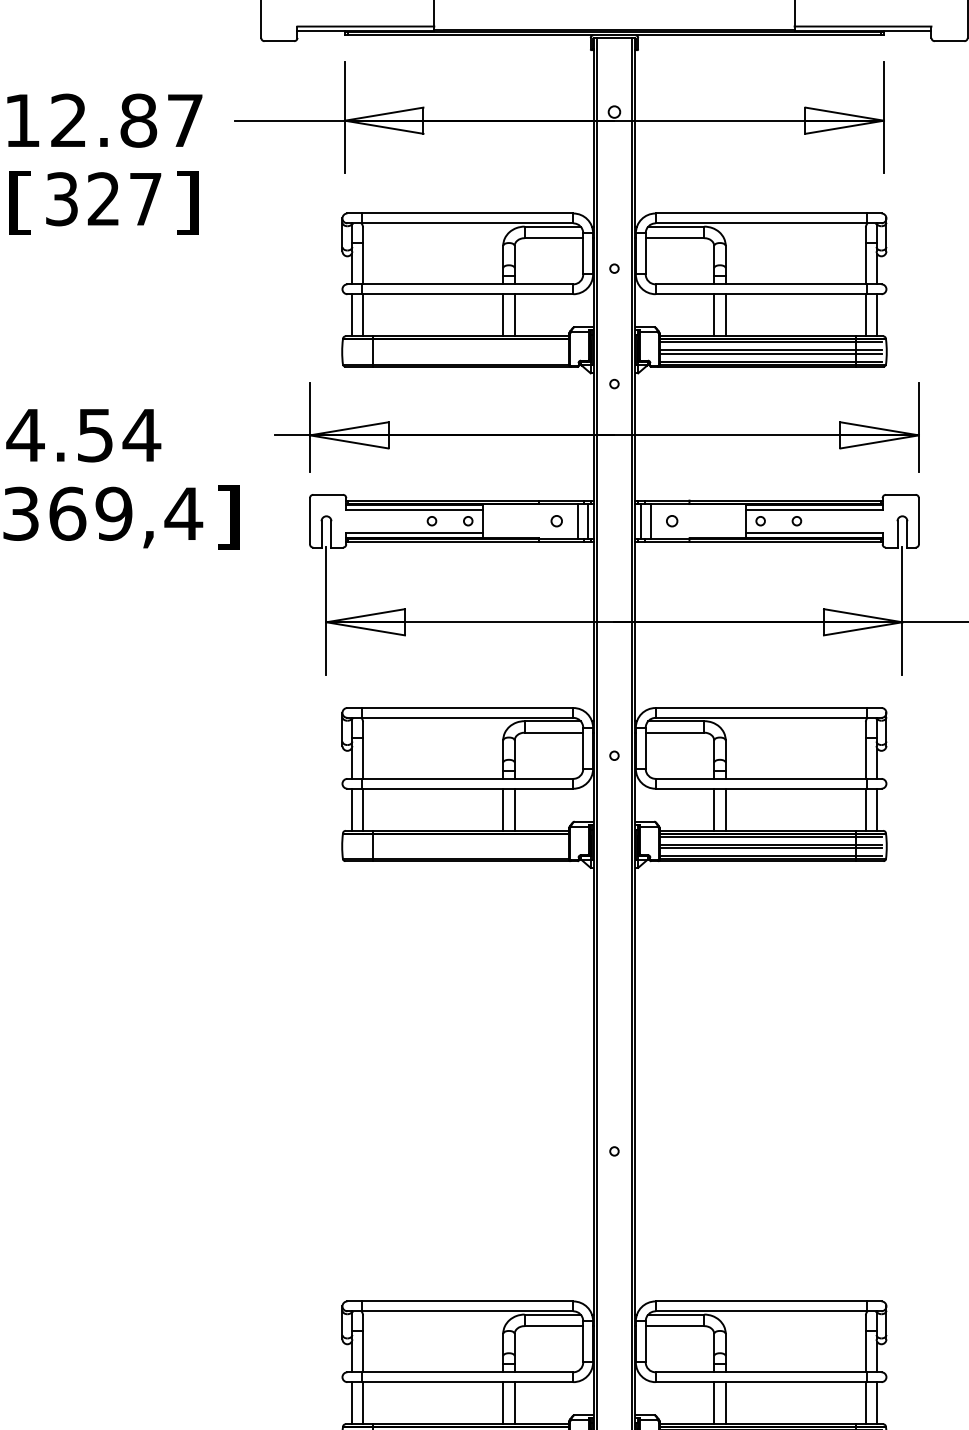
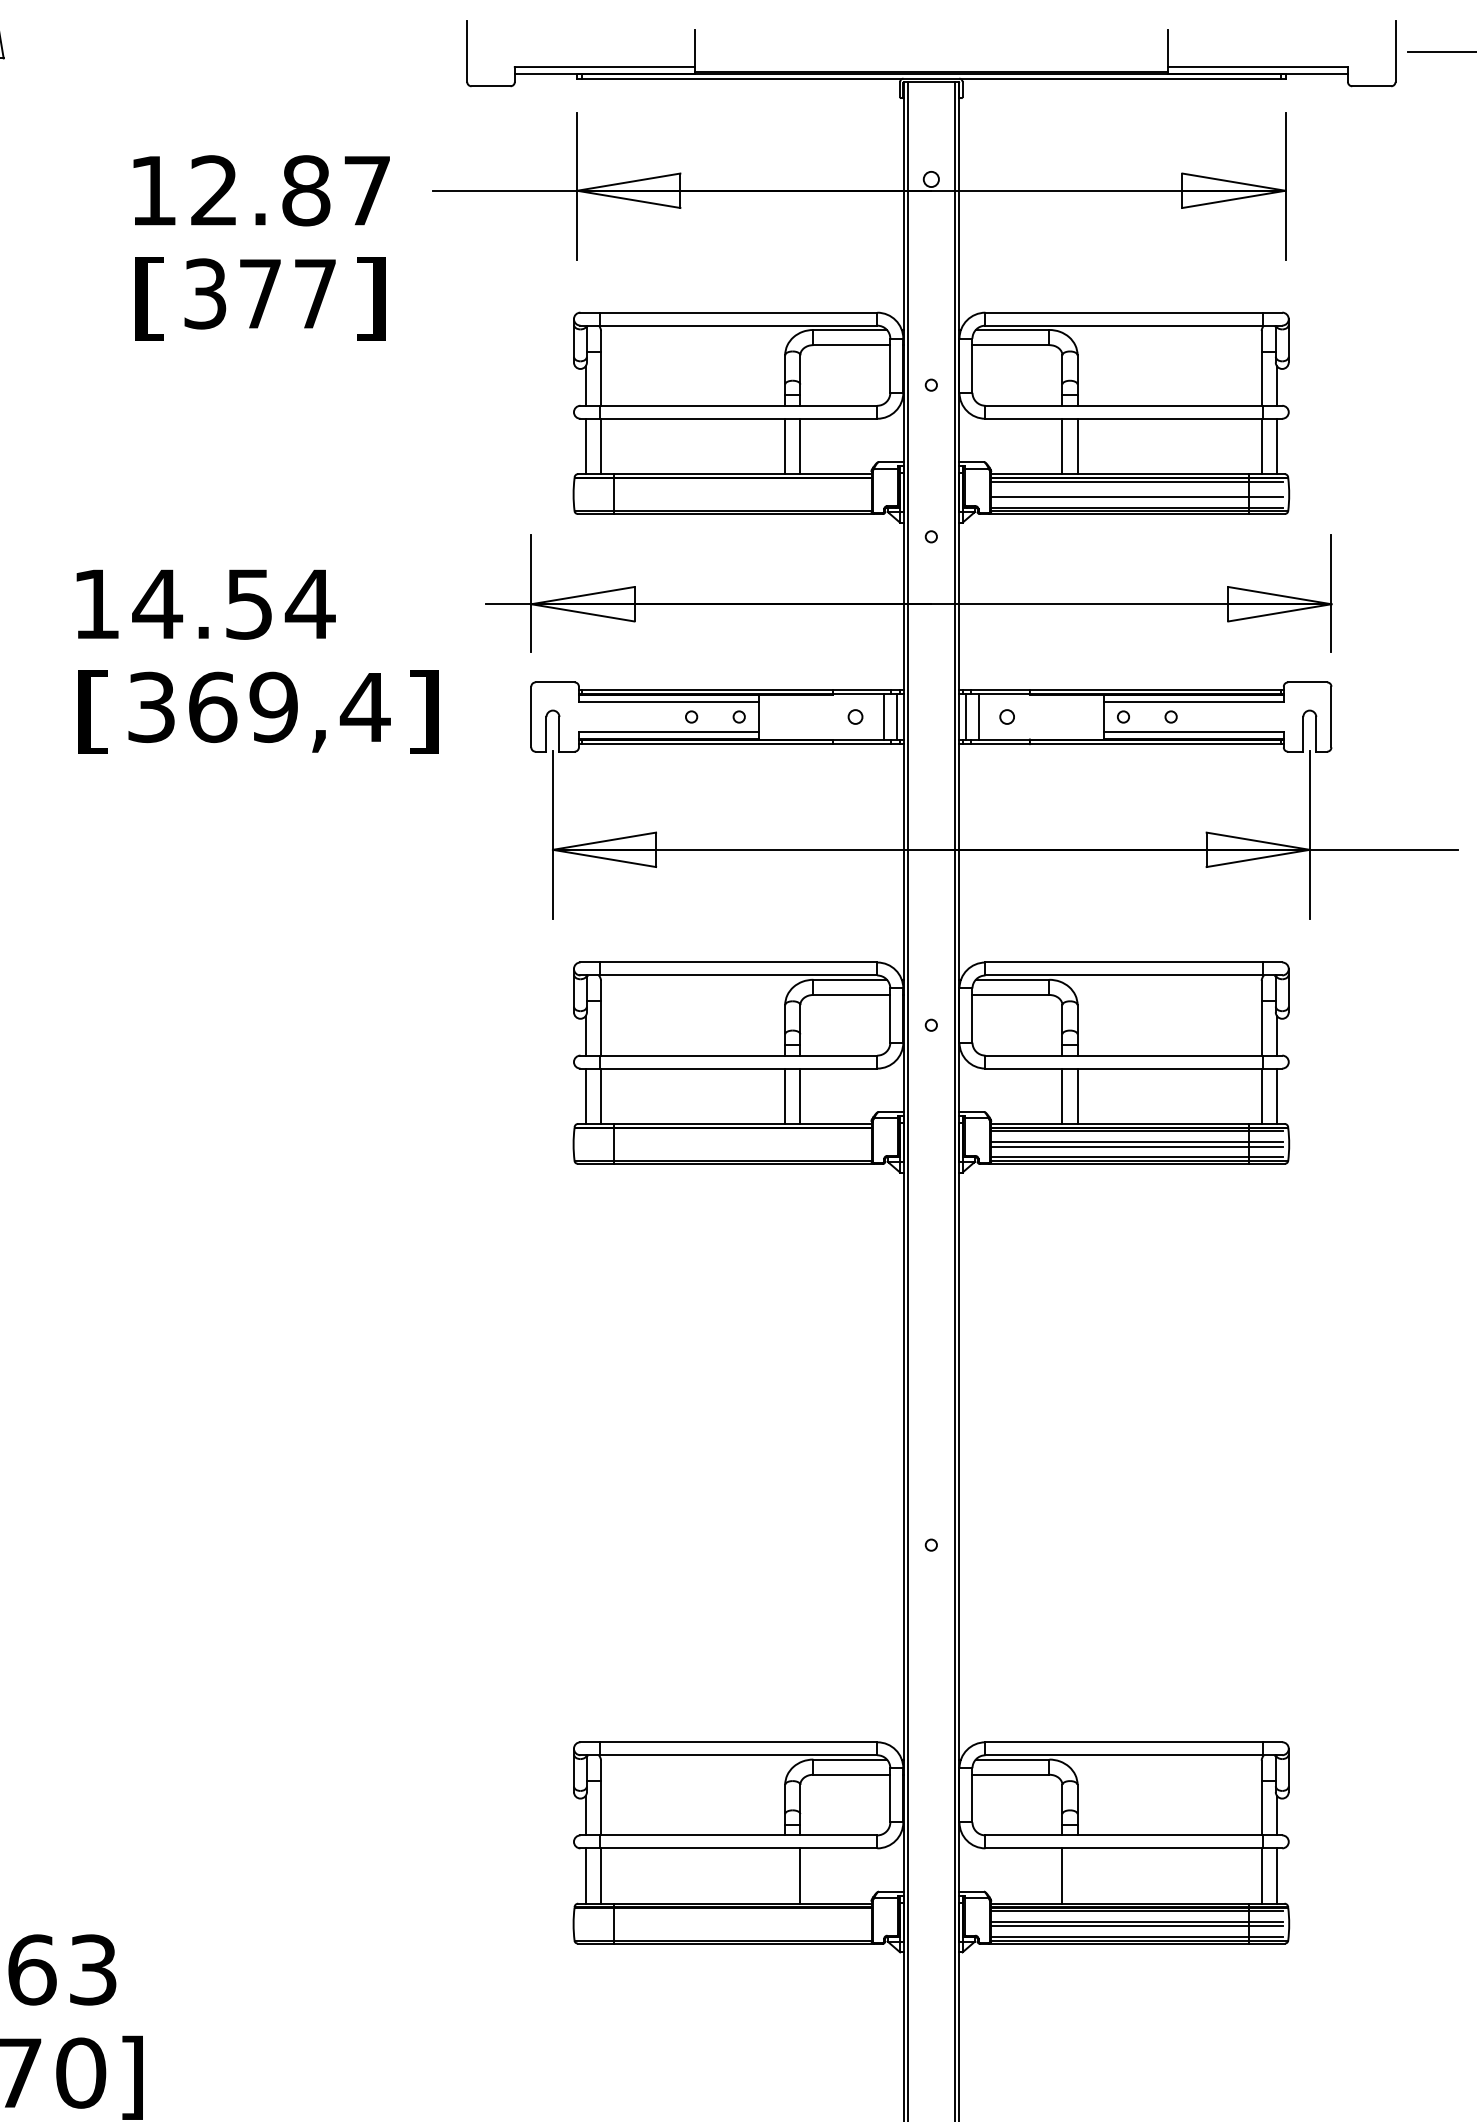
text: (103, 198) -> (259, 293), 327 -> 377
line: (771, 350) -> (1137, 492), removed
line: (503, 1402) -> (785, 1875), removed
line: (725, 1402) -> (1077, 1875), removed

